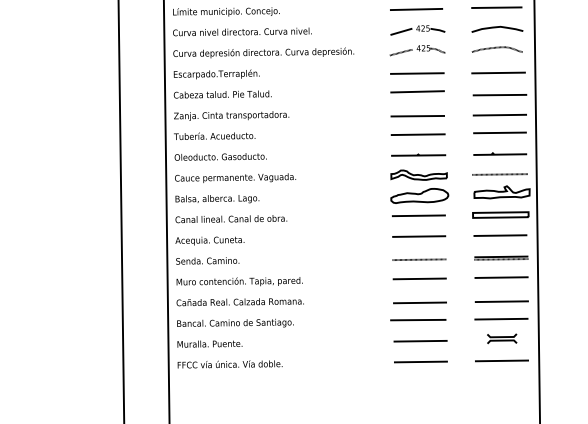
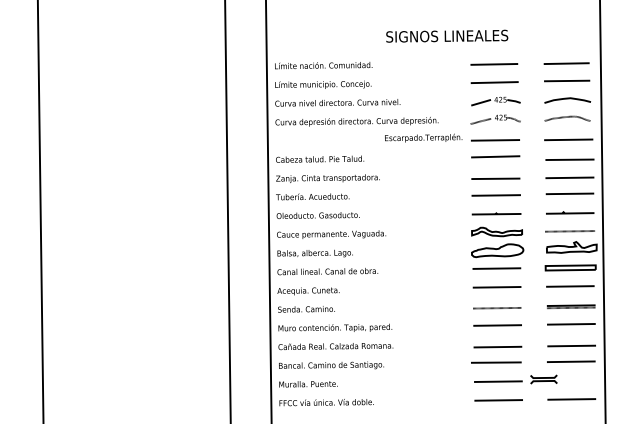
text: (216, 73) -> (423, 137), moved
part: (501, 338) -> (543, 379), moved

